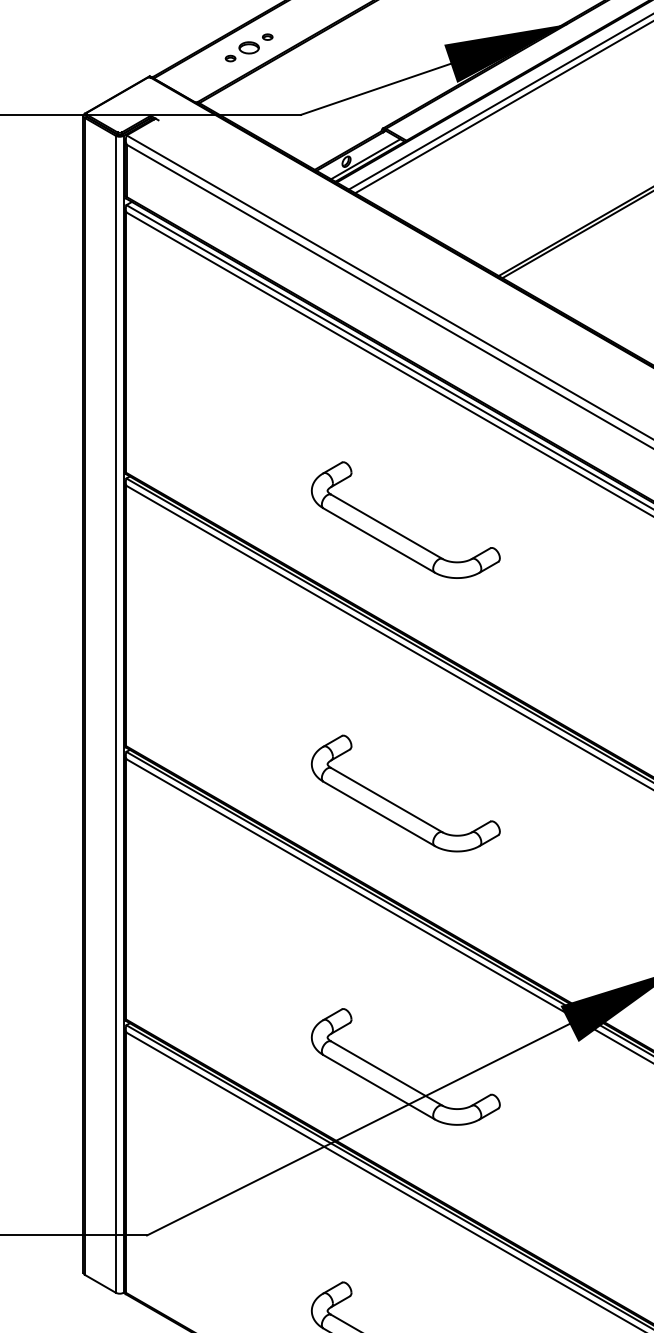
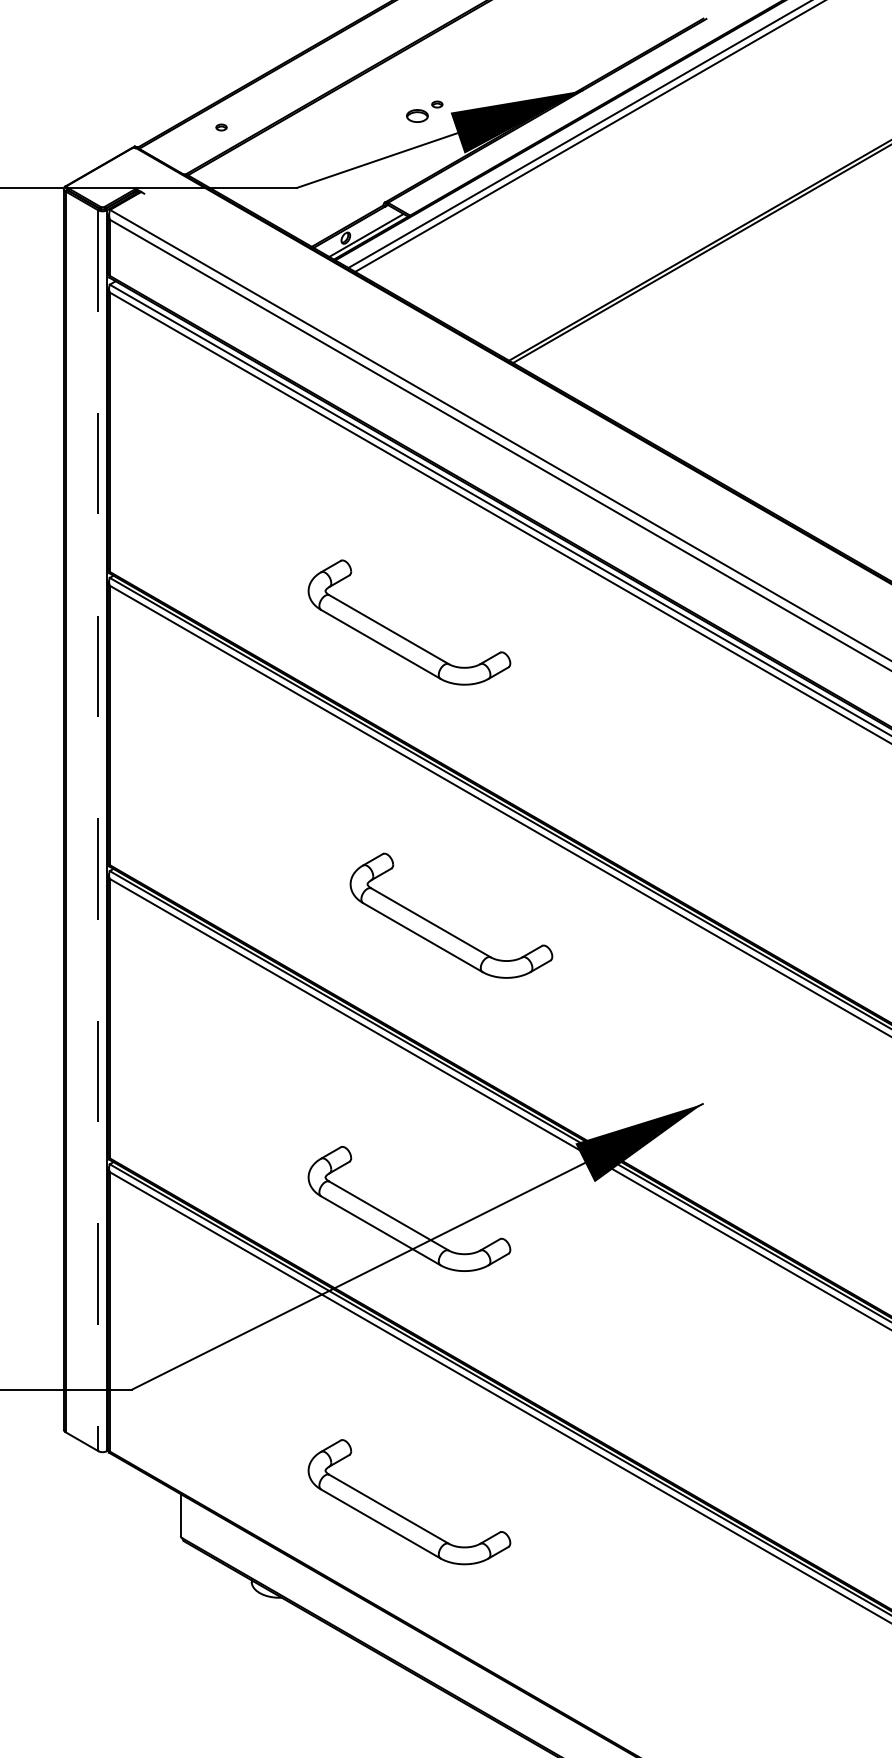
part: (255, 43) -> (424, 111), moved
line: (115, 714) -> (98, 831), solid -> dashed
part: (398, 805) -> (443, 928), moved

